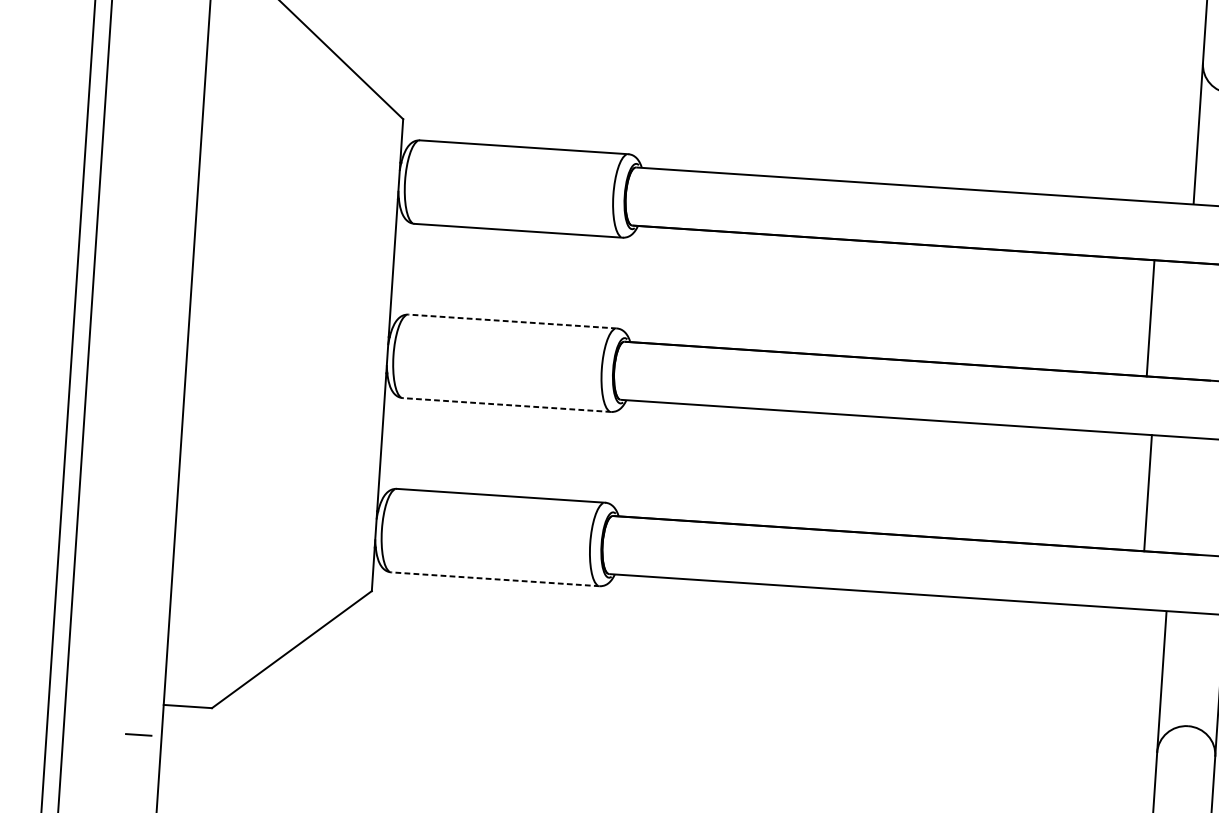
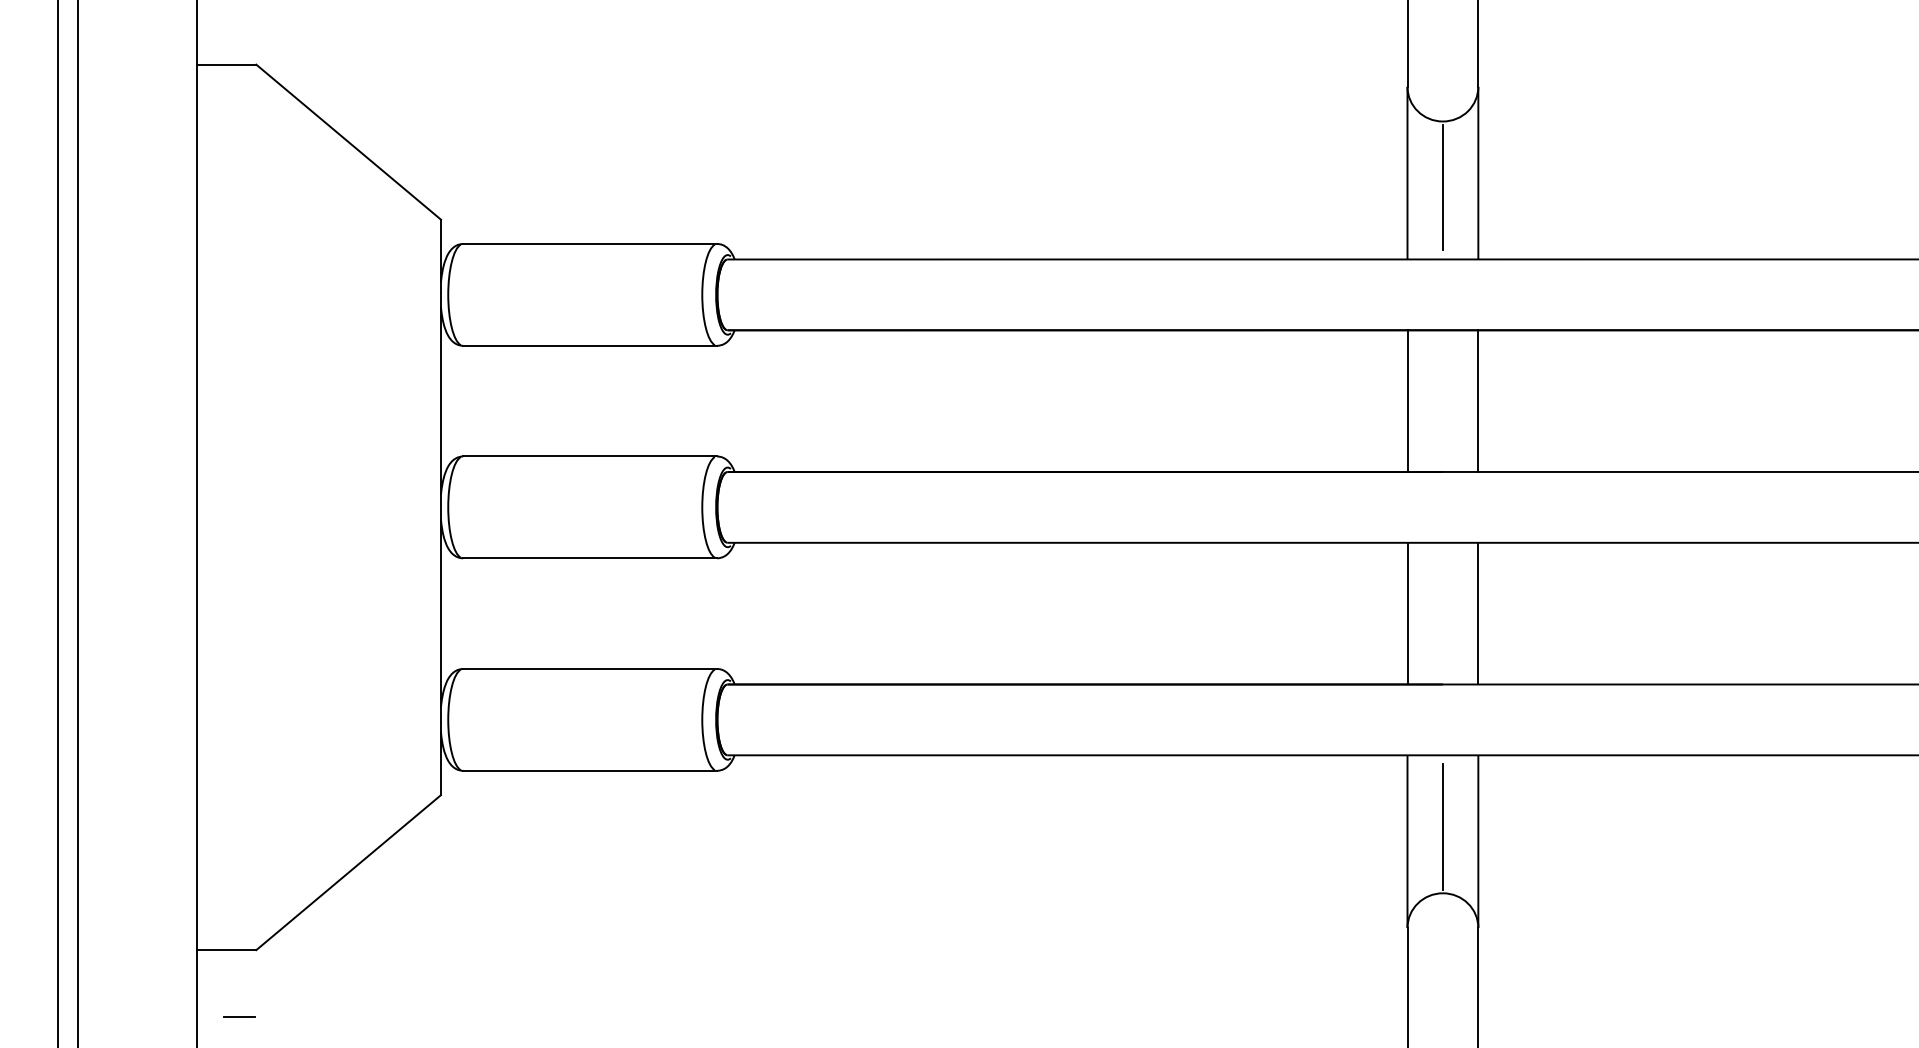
line: (1150, 317) -> (1407, 400), moved
line: (512, 321) -> (589, 456), dashed -> solid
line: (506, 405) -> (589, 558), dashed -> solid
line: (1148, 493) -> (1407, 613), moved
line: (494, 579) -> (589, 770), dashed -> solid
line: (1191, 671) -> (1442, 826), added
line: (138, 734) -> (239, 1016), moved

